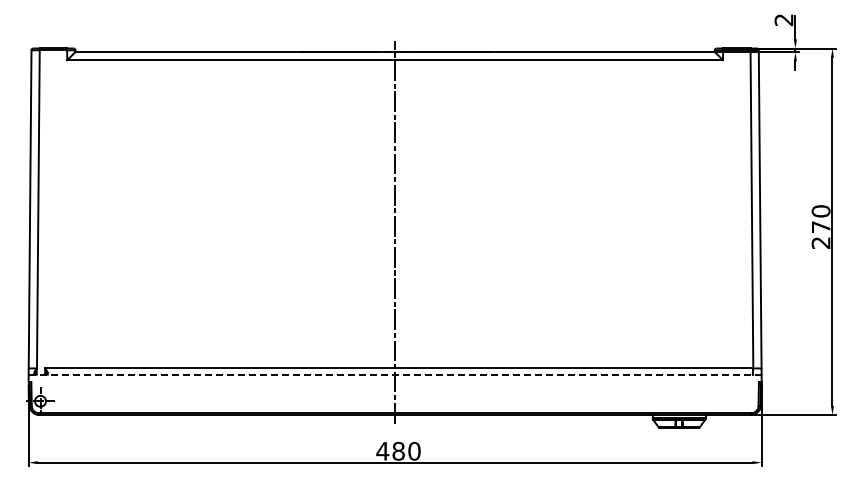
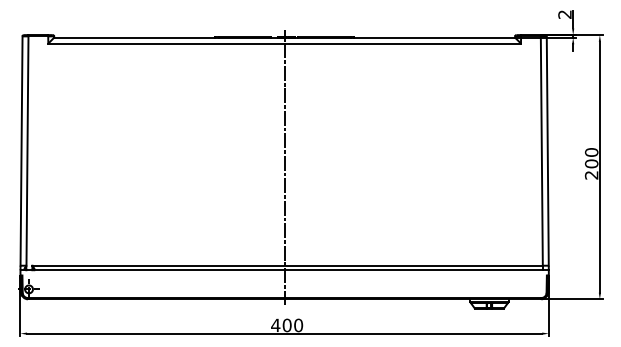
text: (820, 227) -> (591, 164), 270 -> 200
line: (394, 374) -> (284, 270), dashed -> solid
text: (398, 451) -> (287, 325), 480 -> 400

